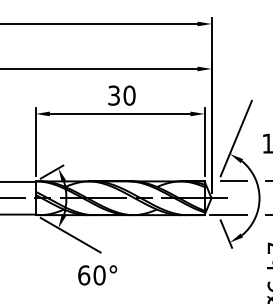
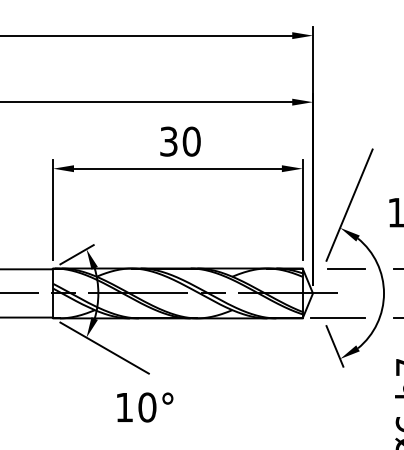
text: (84, 275) -> (125, 407), 60° -> 10°

